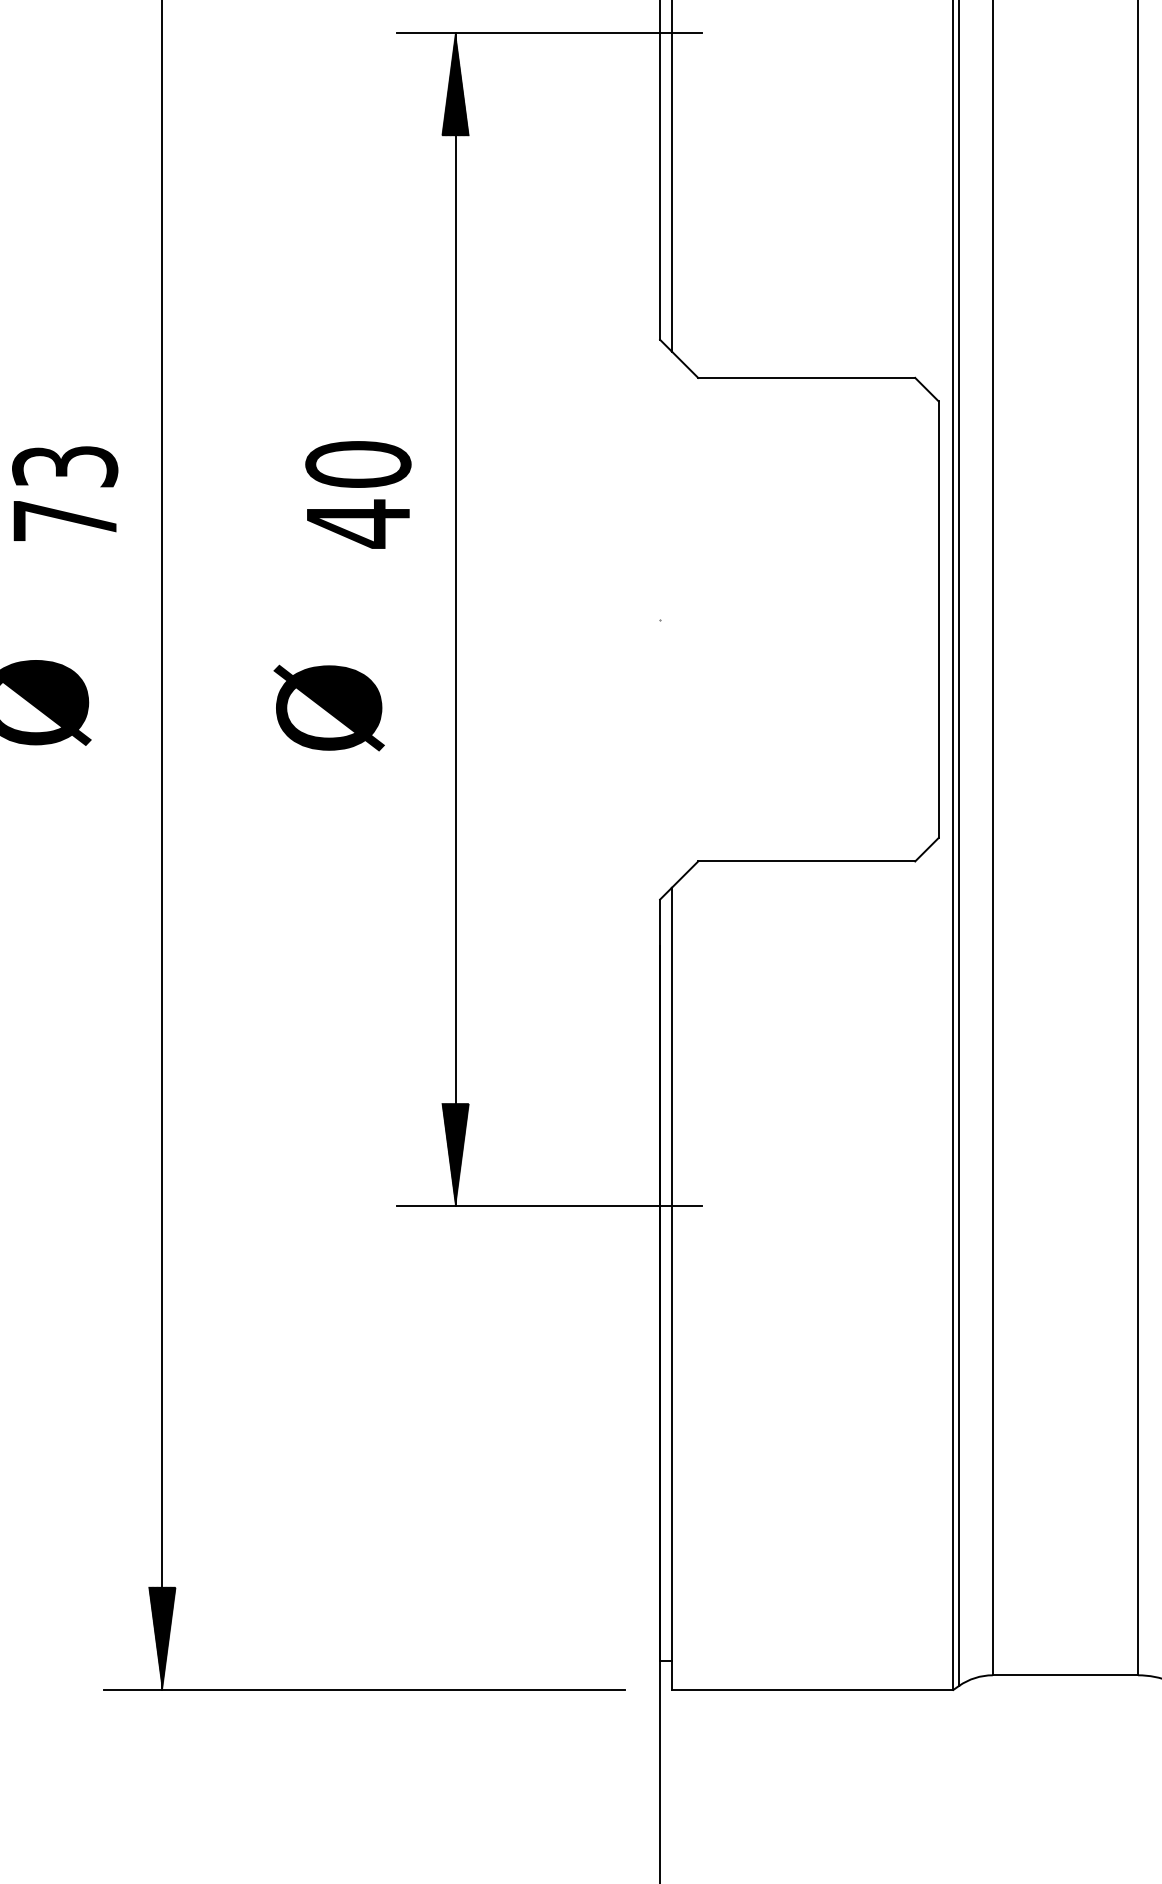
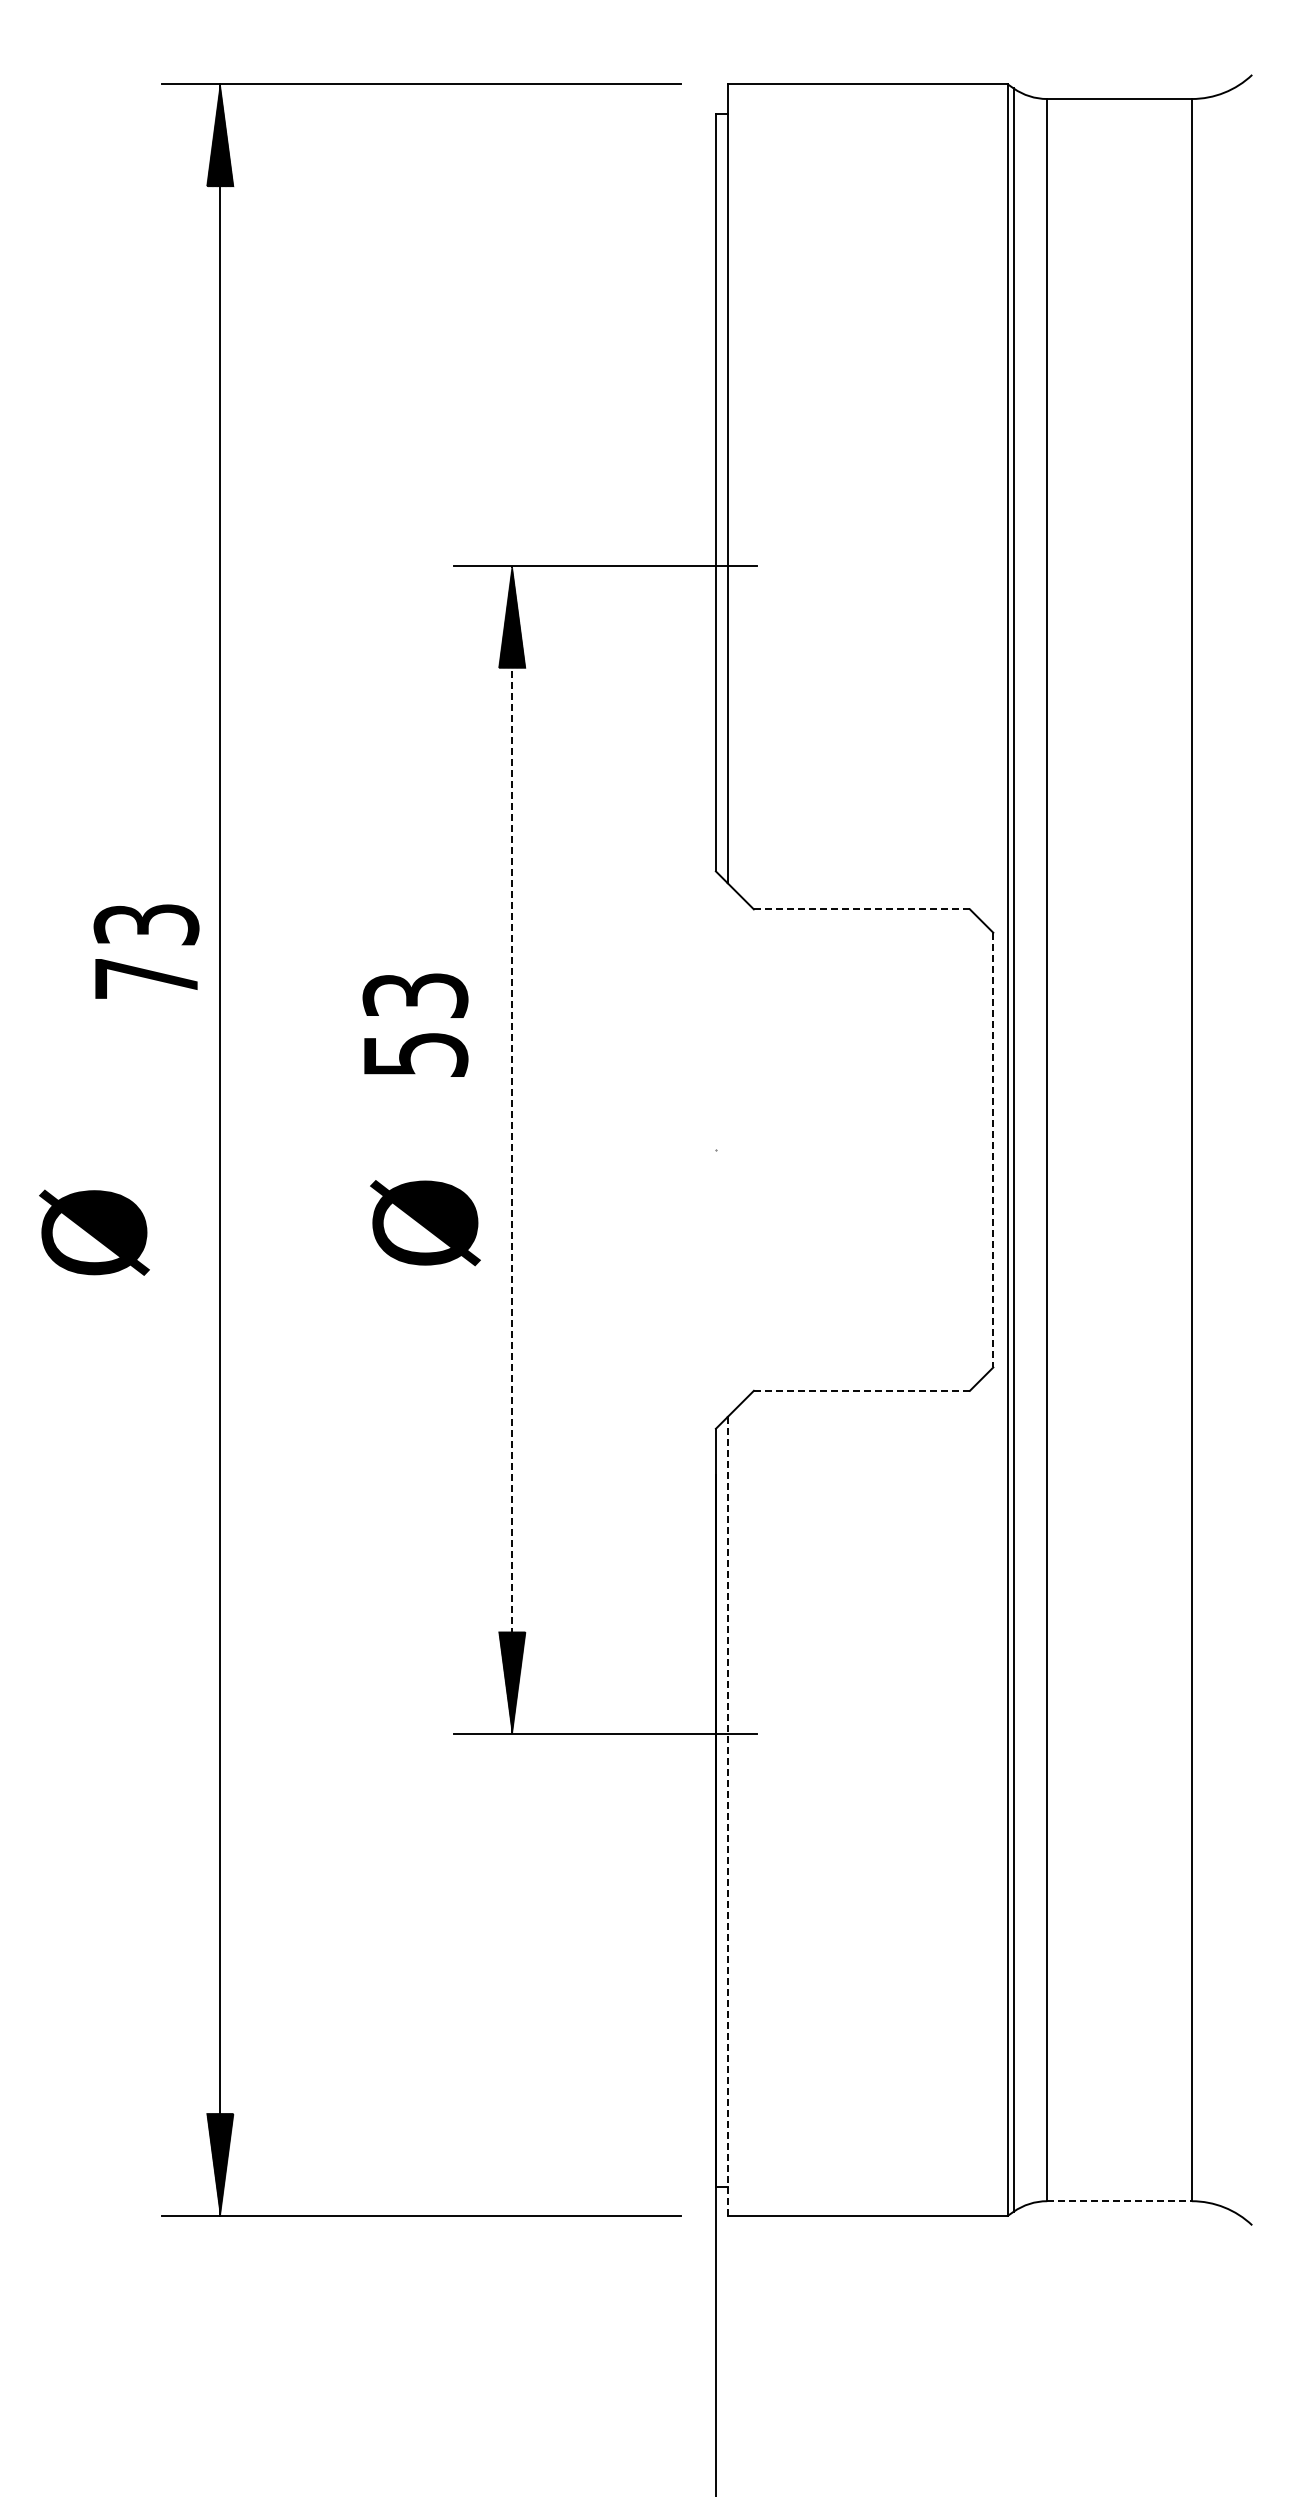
line: (806, 378) -> (861, 909), solid -> dashed
text: (65, 493) -> (146, 951), moved
text: (358, 494) -> (415, 1025), 40 -> 53
line: (455, 619) -> (512, 1149), solid -> dashed
line: (938, 620) -> (993, 1150), solid -> dashed
text: (329, 708) -> (425, 1223), moved
line: (807, 861) -> (862, 1390), solid -> dashed
line: (671, 1287) -> (727, 1815), solid -> dashed
line: (1066, 1675) -> (1120, 2201), solid -> dashed

